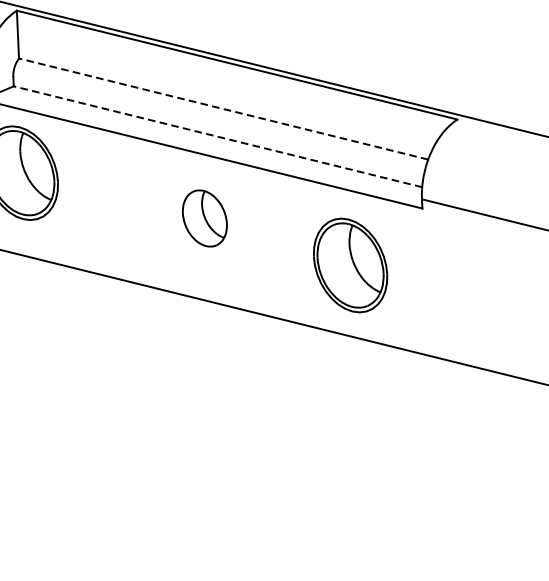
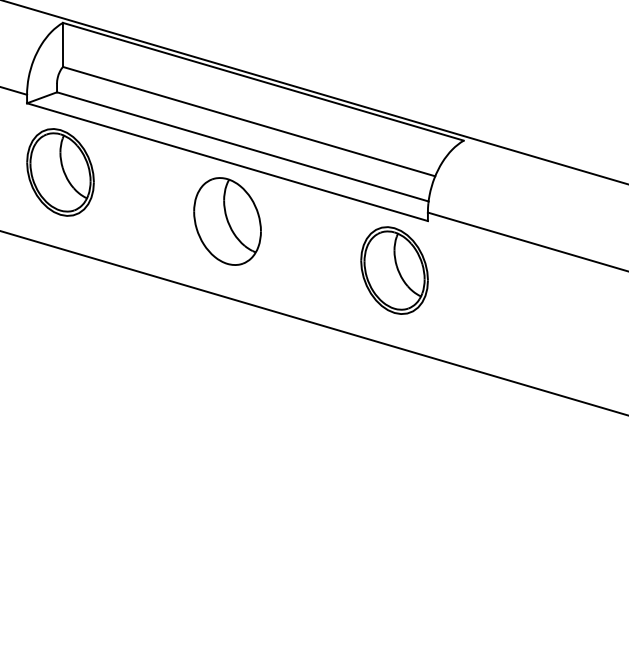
line: (222, 108) -> (248, 121), dashed -> solid
line: (217, 136) -> (242, 146), dashed -> solid
part: (204, 218) -> (227, 221), size x1.67
part: (350, 265) -> (394, 270), moved

